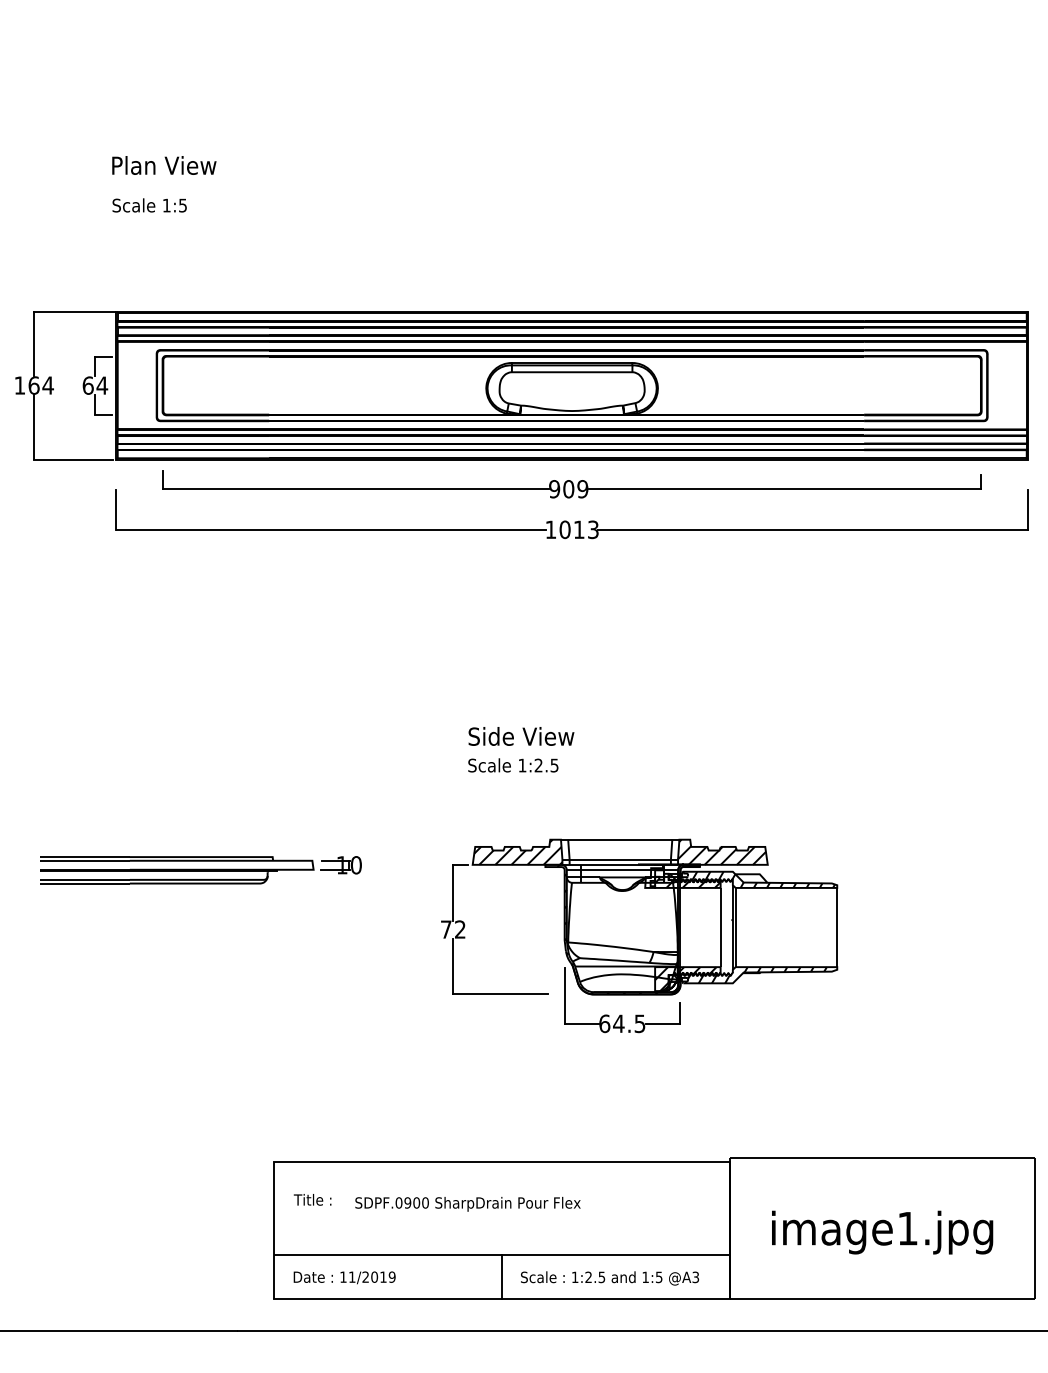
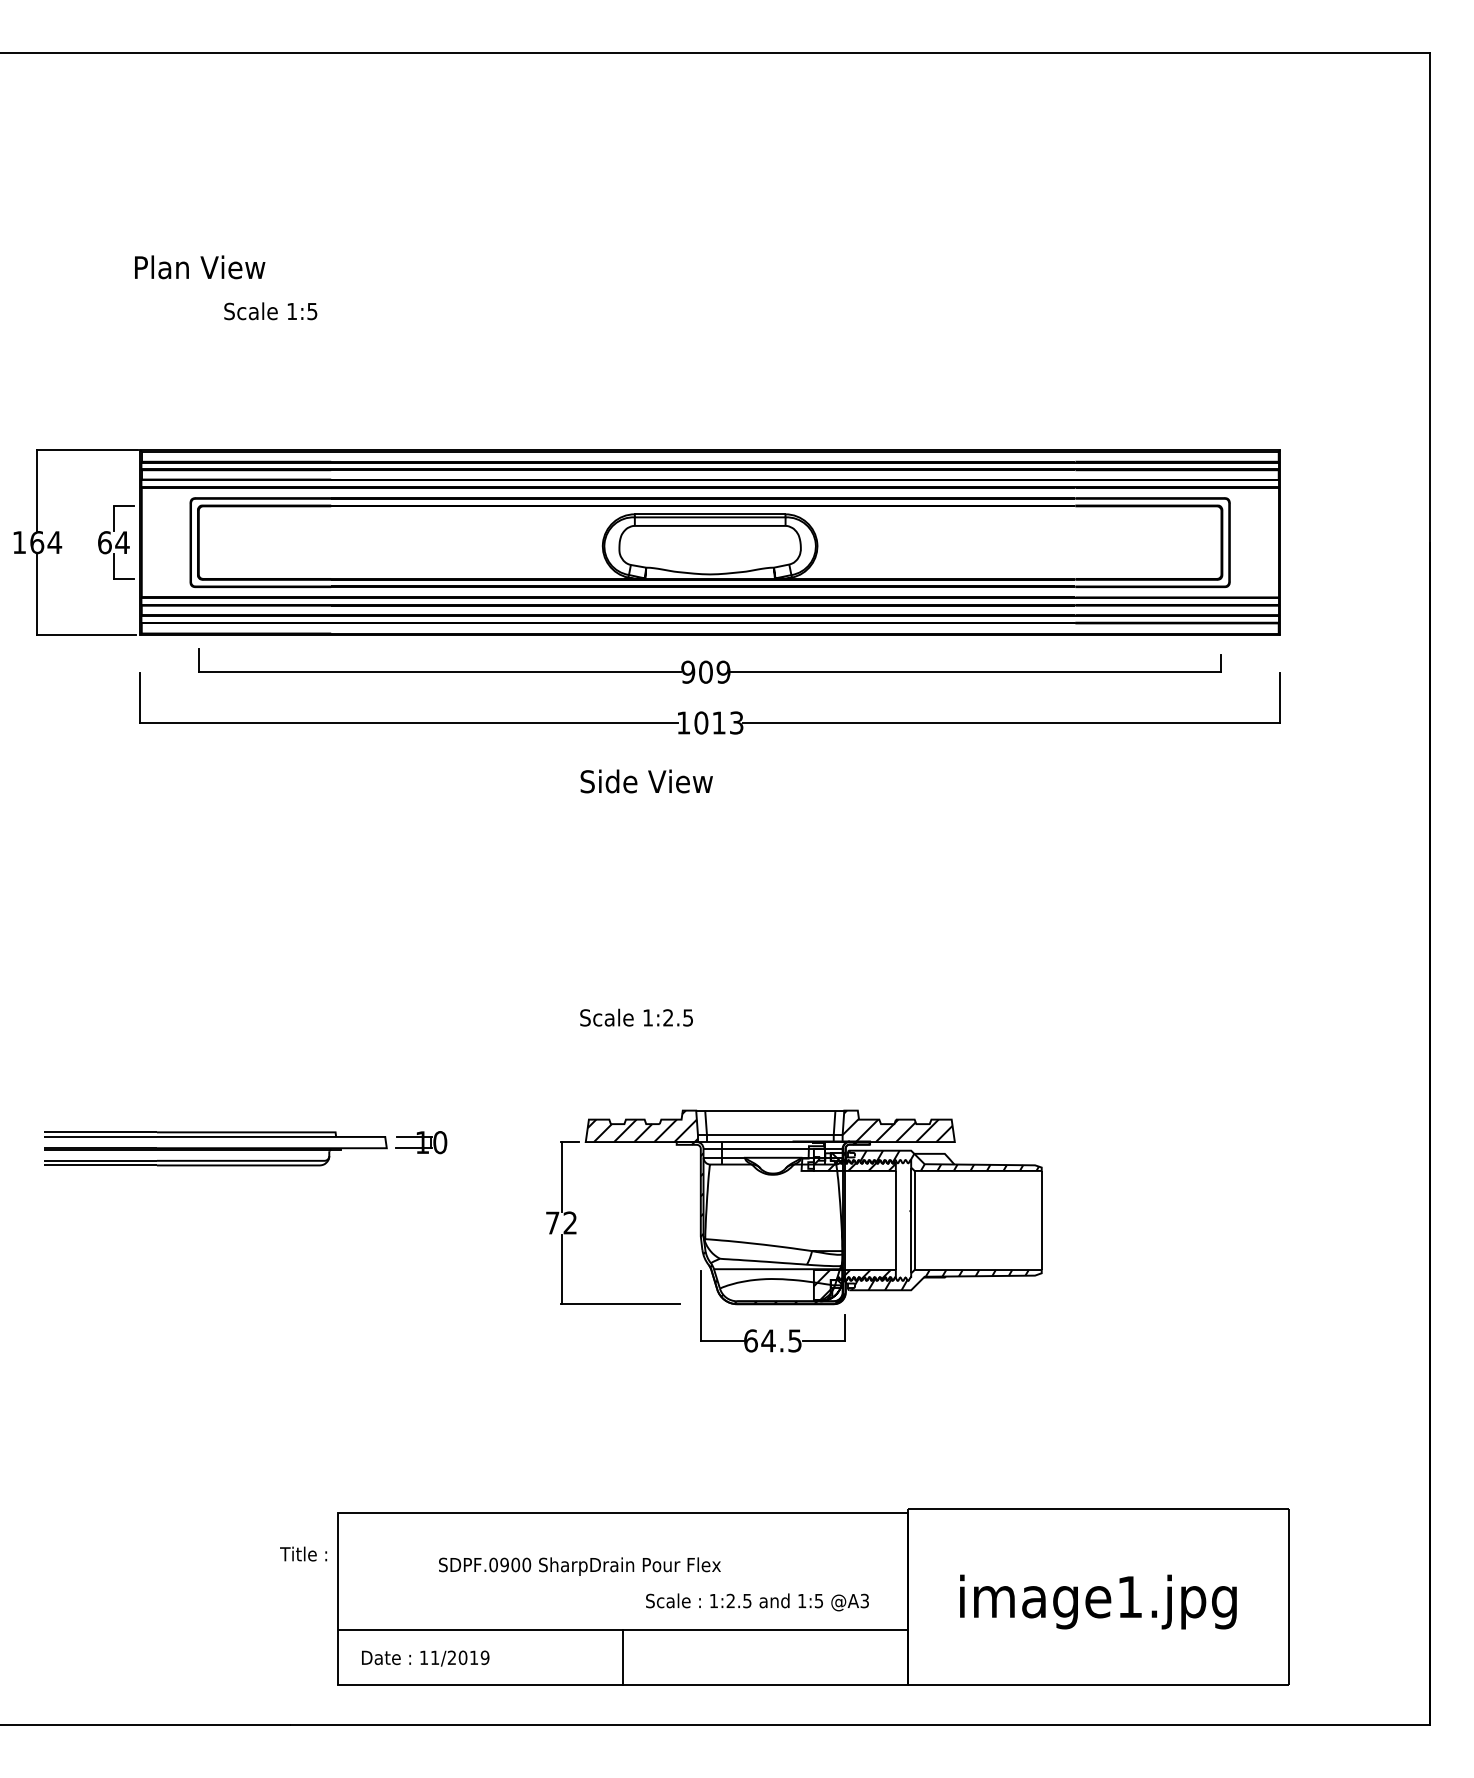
text: (149, 205) -> (270, 311), moved
text: (521, 736) -> (646, 781), moved
text: (312, 1199) -> (303, 1553), moved
text: (609, 1278) -> (757, 1602), moved

